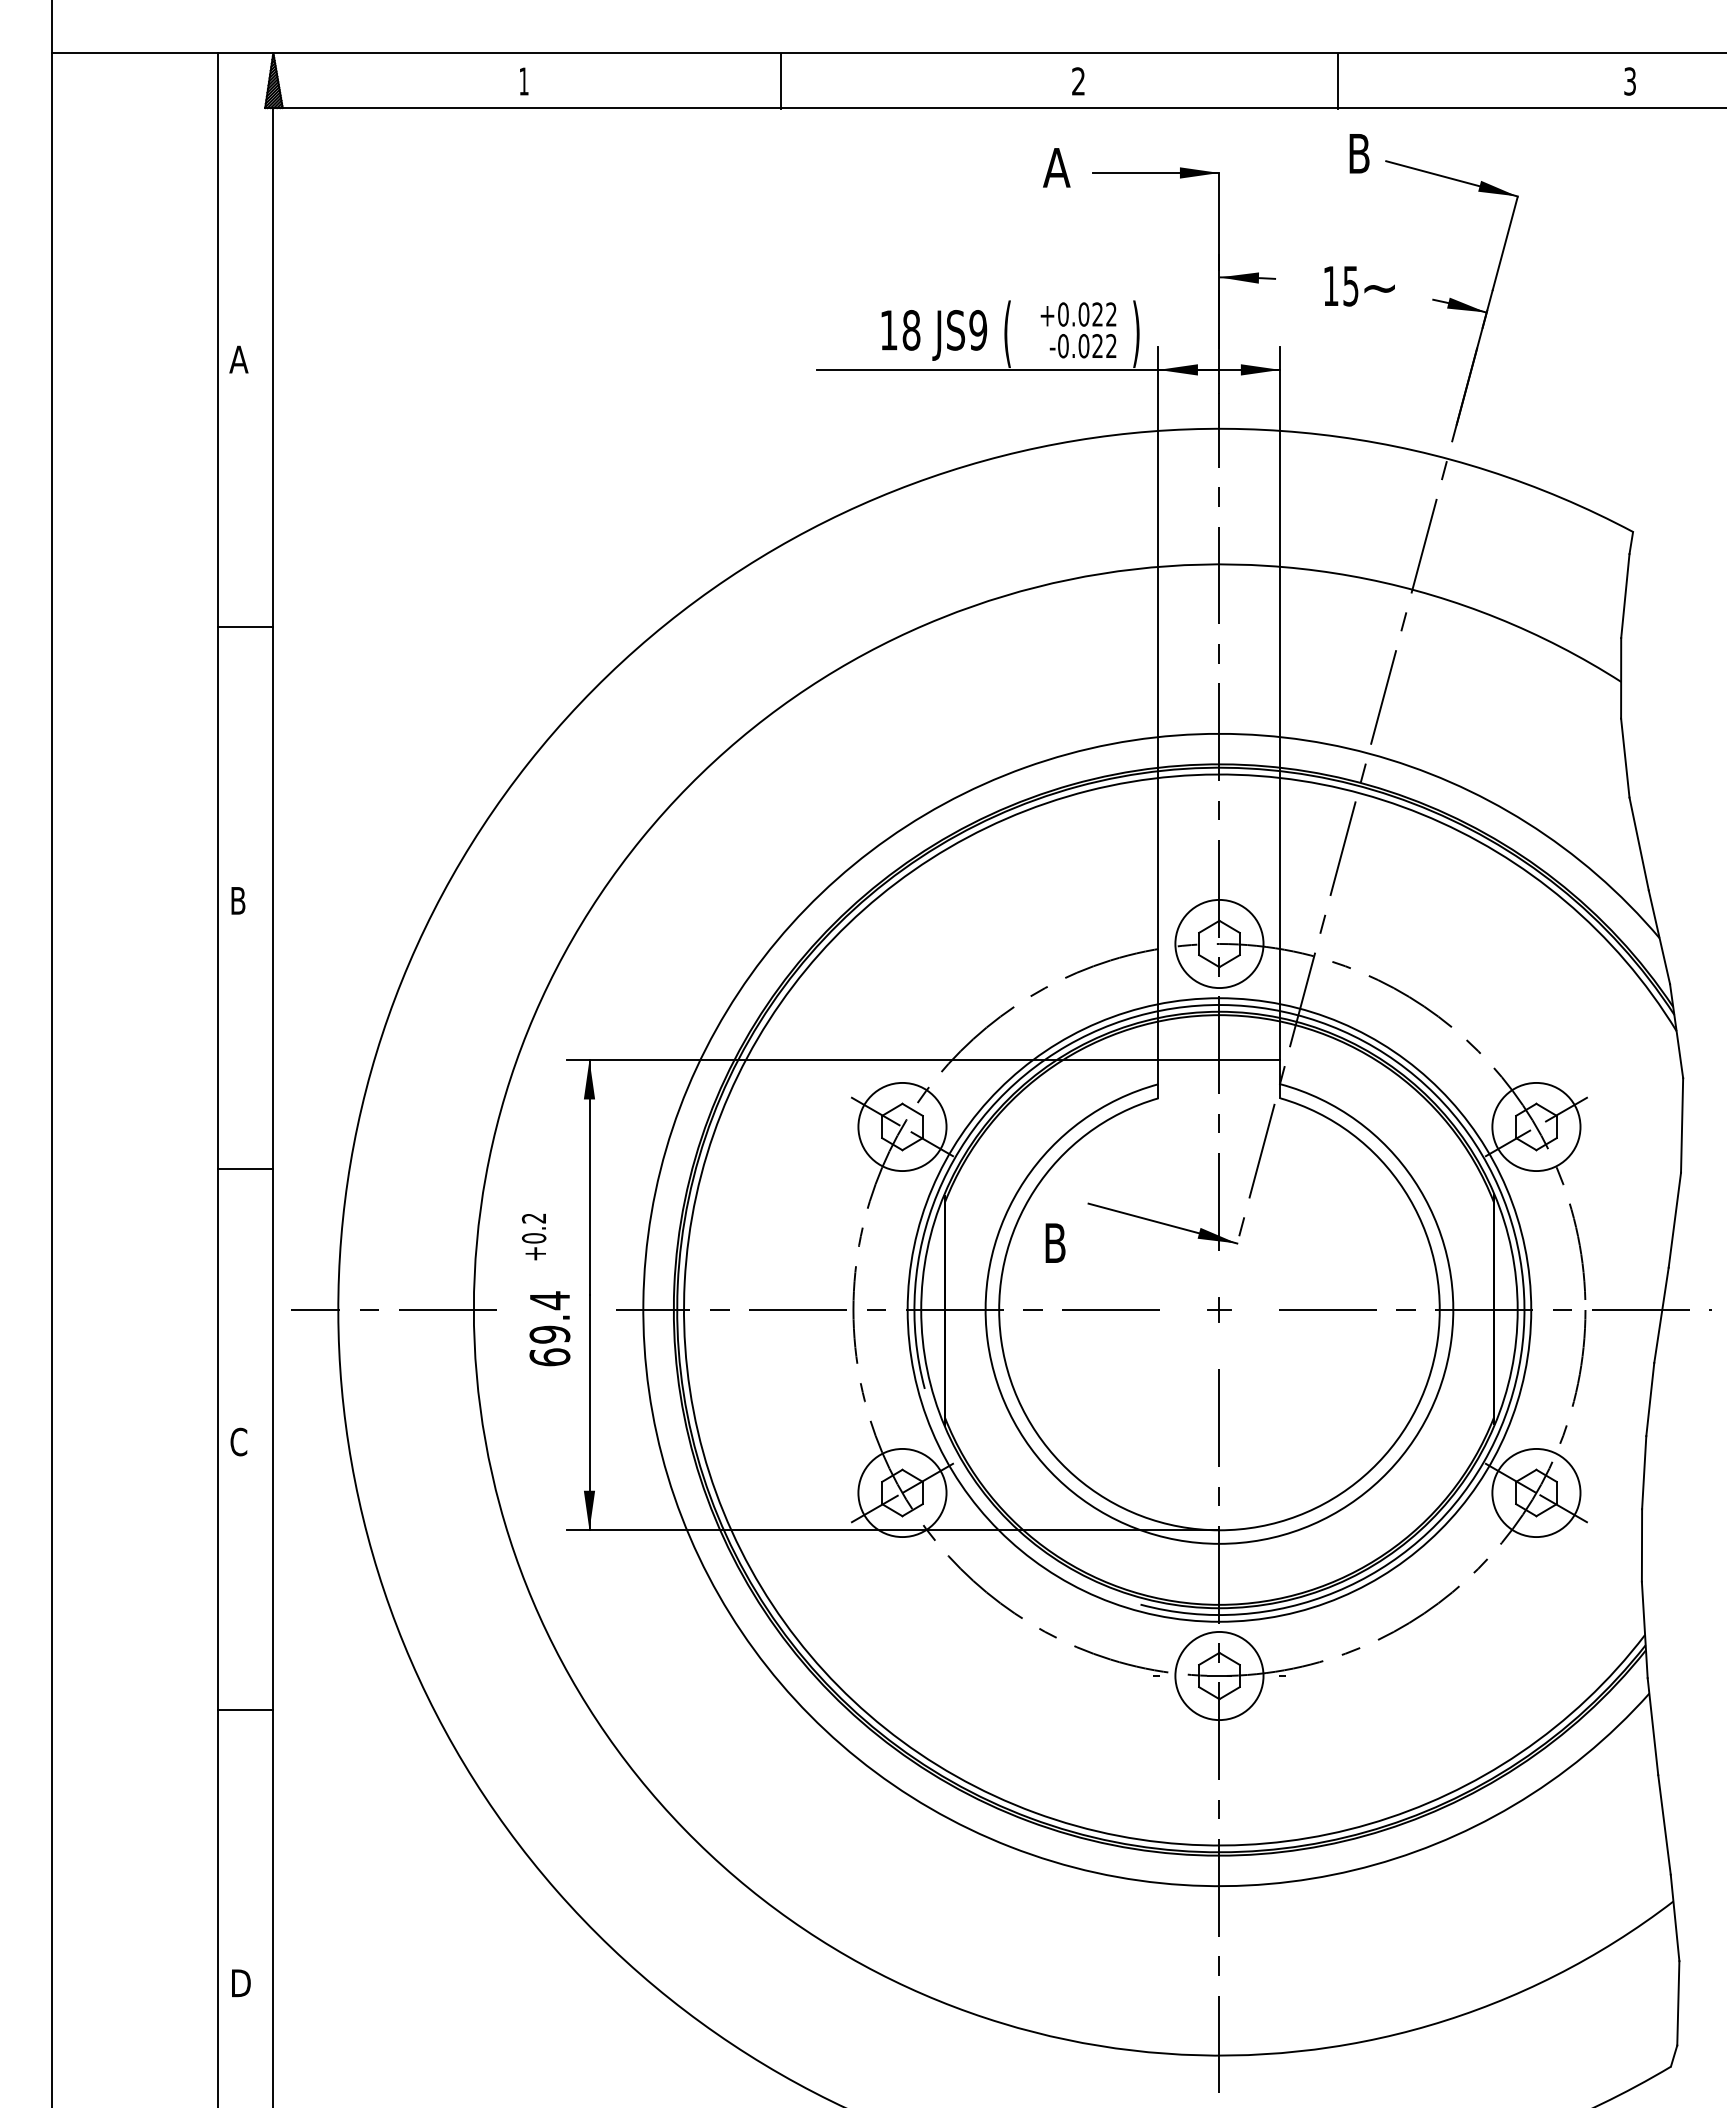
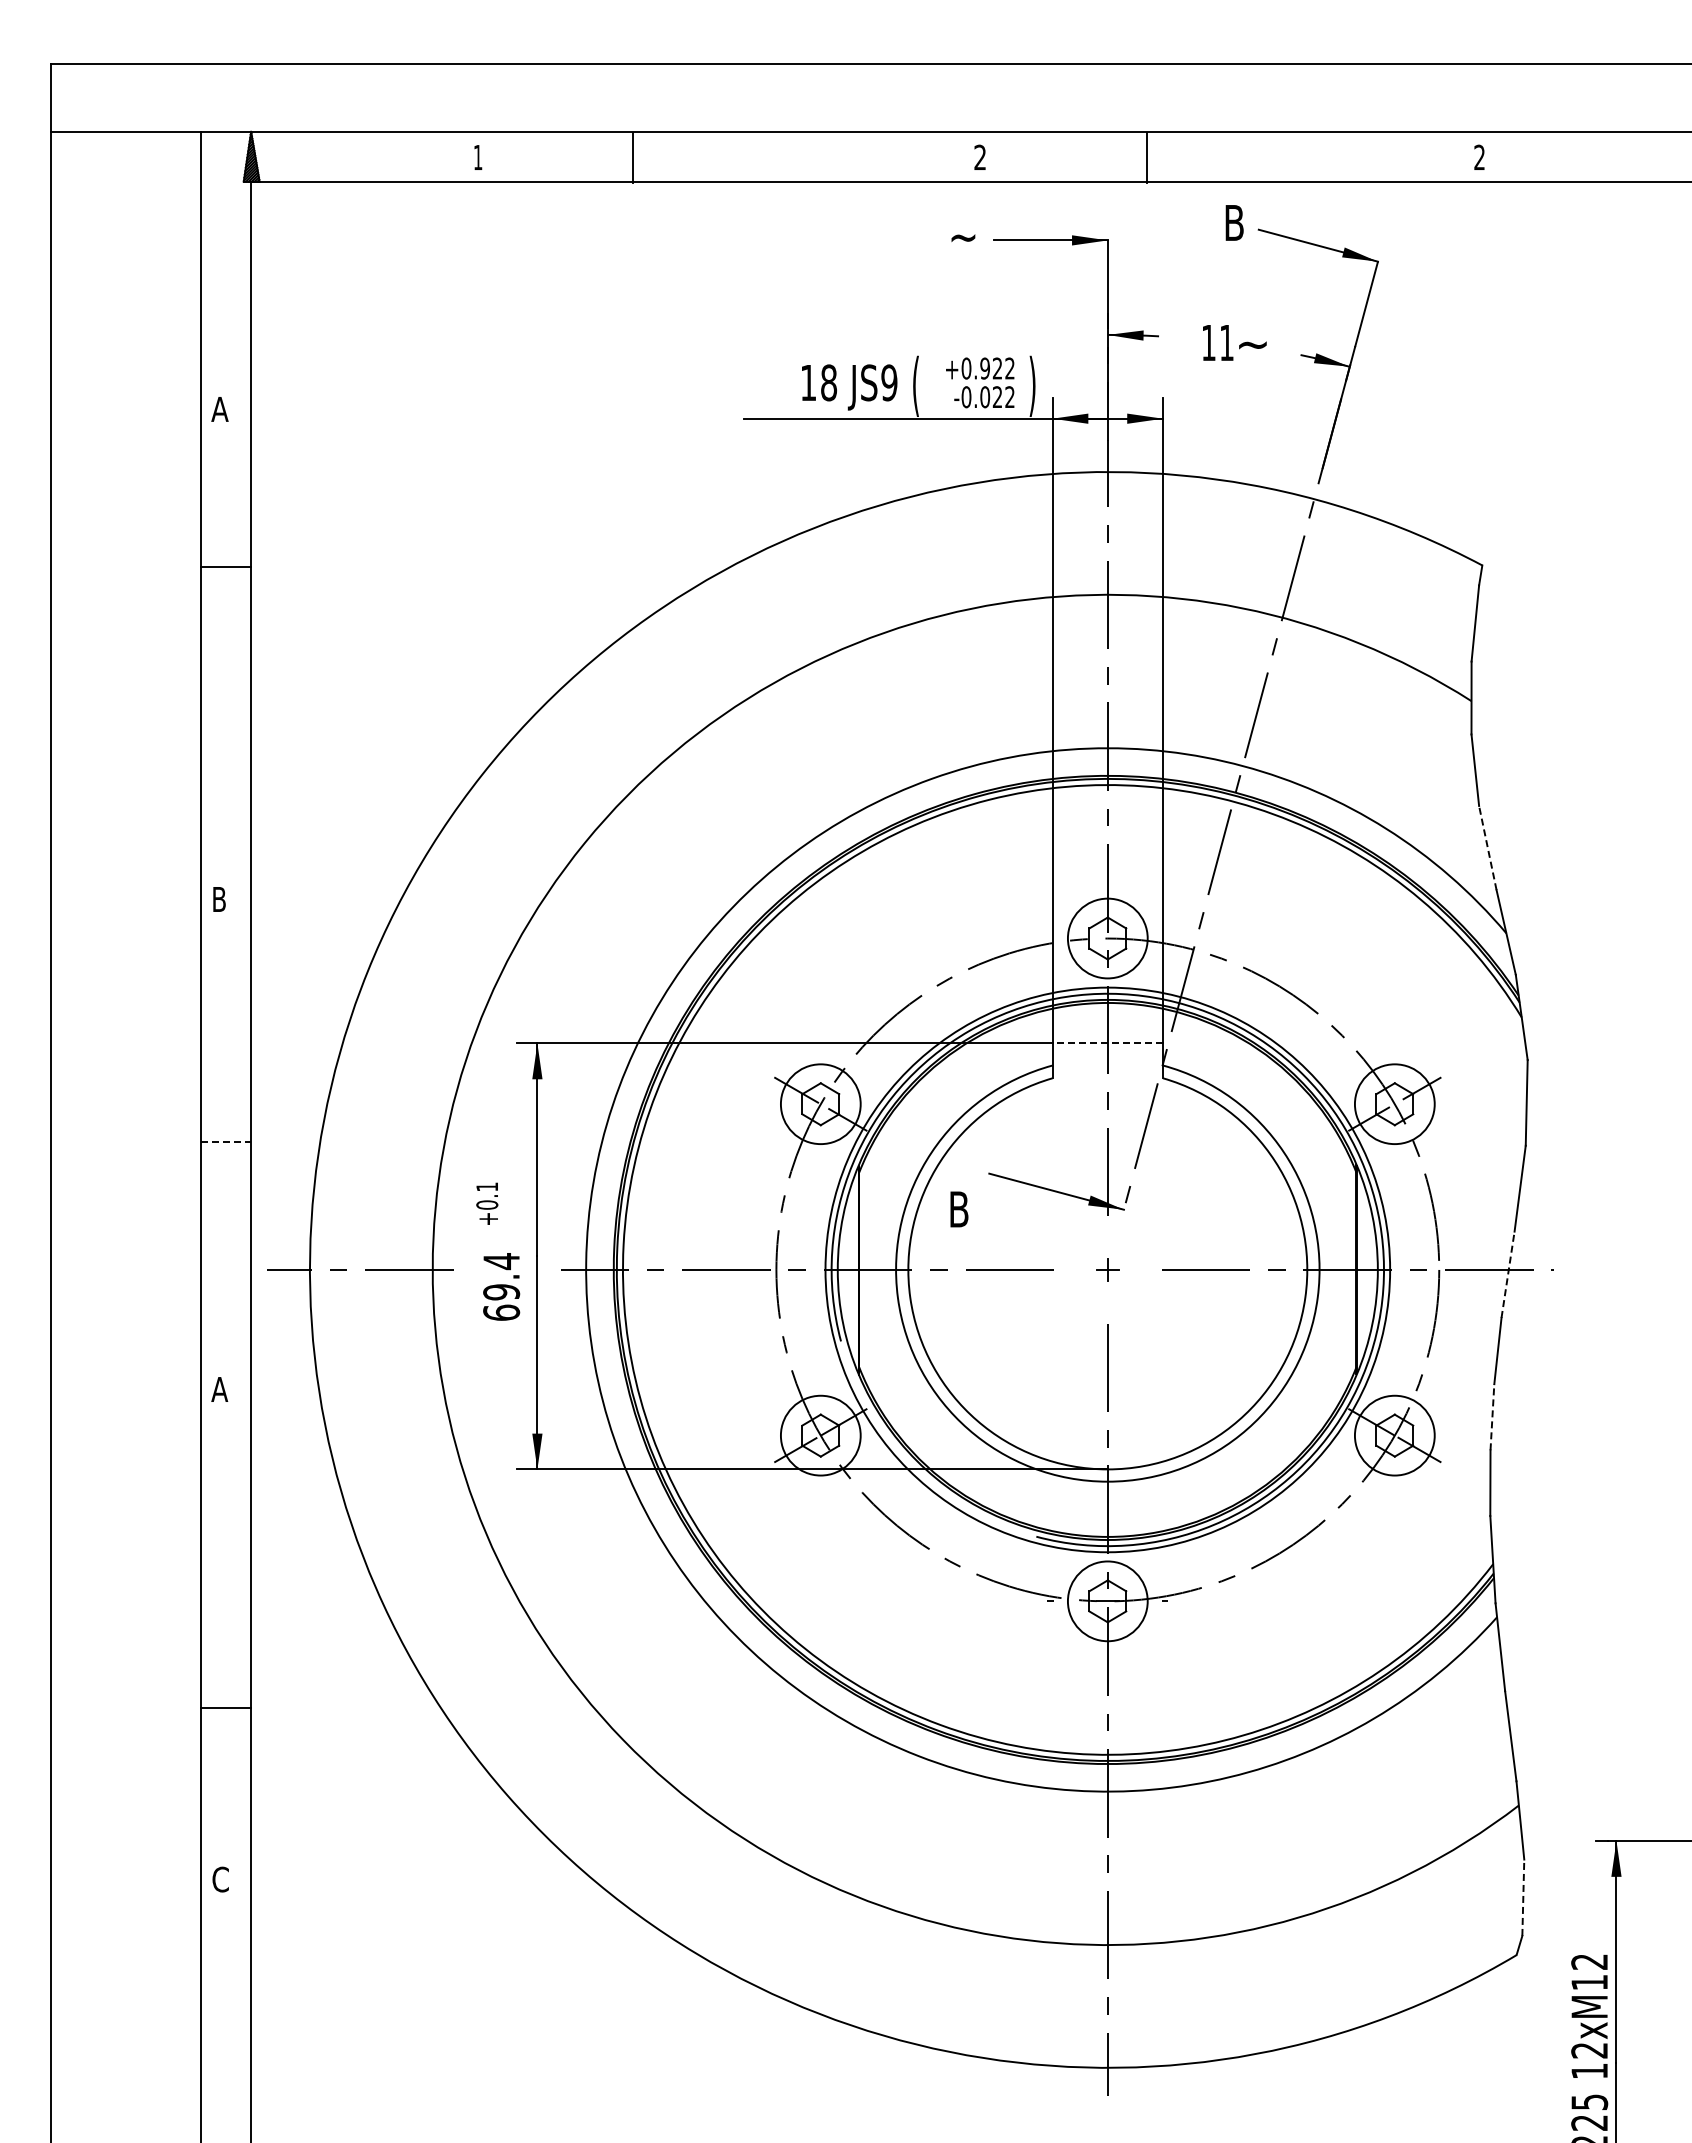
line: (780, 81) -> (633, 157), moved
line: (1338, 81) -> (1147, 157), moved
text: (1629, 81) -> (1479, 157), 3 -> 2
text: (1057, 167) -> (961, 235), A -> ~
text: (1350, 286) -> (1226, 343), 15 -> 11
text: (1083, 314) -> (984, 368), +0.022 -> +0.922
line: (245, 626) -> (225, 566), moved
line: (1638, 844) -> (1487, 848), solid -> dashed
line: (1219, 1059) -> (1107, 1043), solid -> dashed
line: (246, 1169) -> (226, 1142), solid -> dashed
text: (533, 1217) -> (486, 1186), +0.2 -> +0.1
line: (1661, 1315) -> (1508, 1274), solid -> dashed
text: (238, 1442) -> (219, 1389), C -> A
line: (1644, 1471) -> (1492, 1416), solid -> dashed
line: (245, 1710) -> (225, 1708), moved
text: (240, 1983) -> (221, 1879), D -> C
line: (1678, 2003) -> (1523, 1897), solid -> dashed

